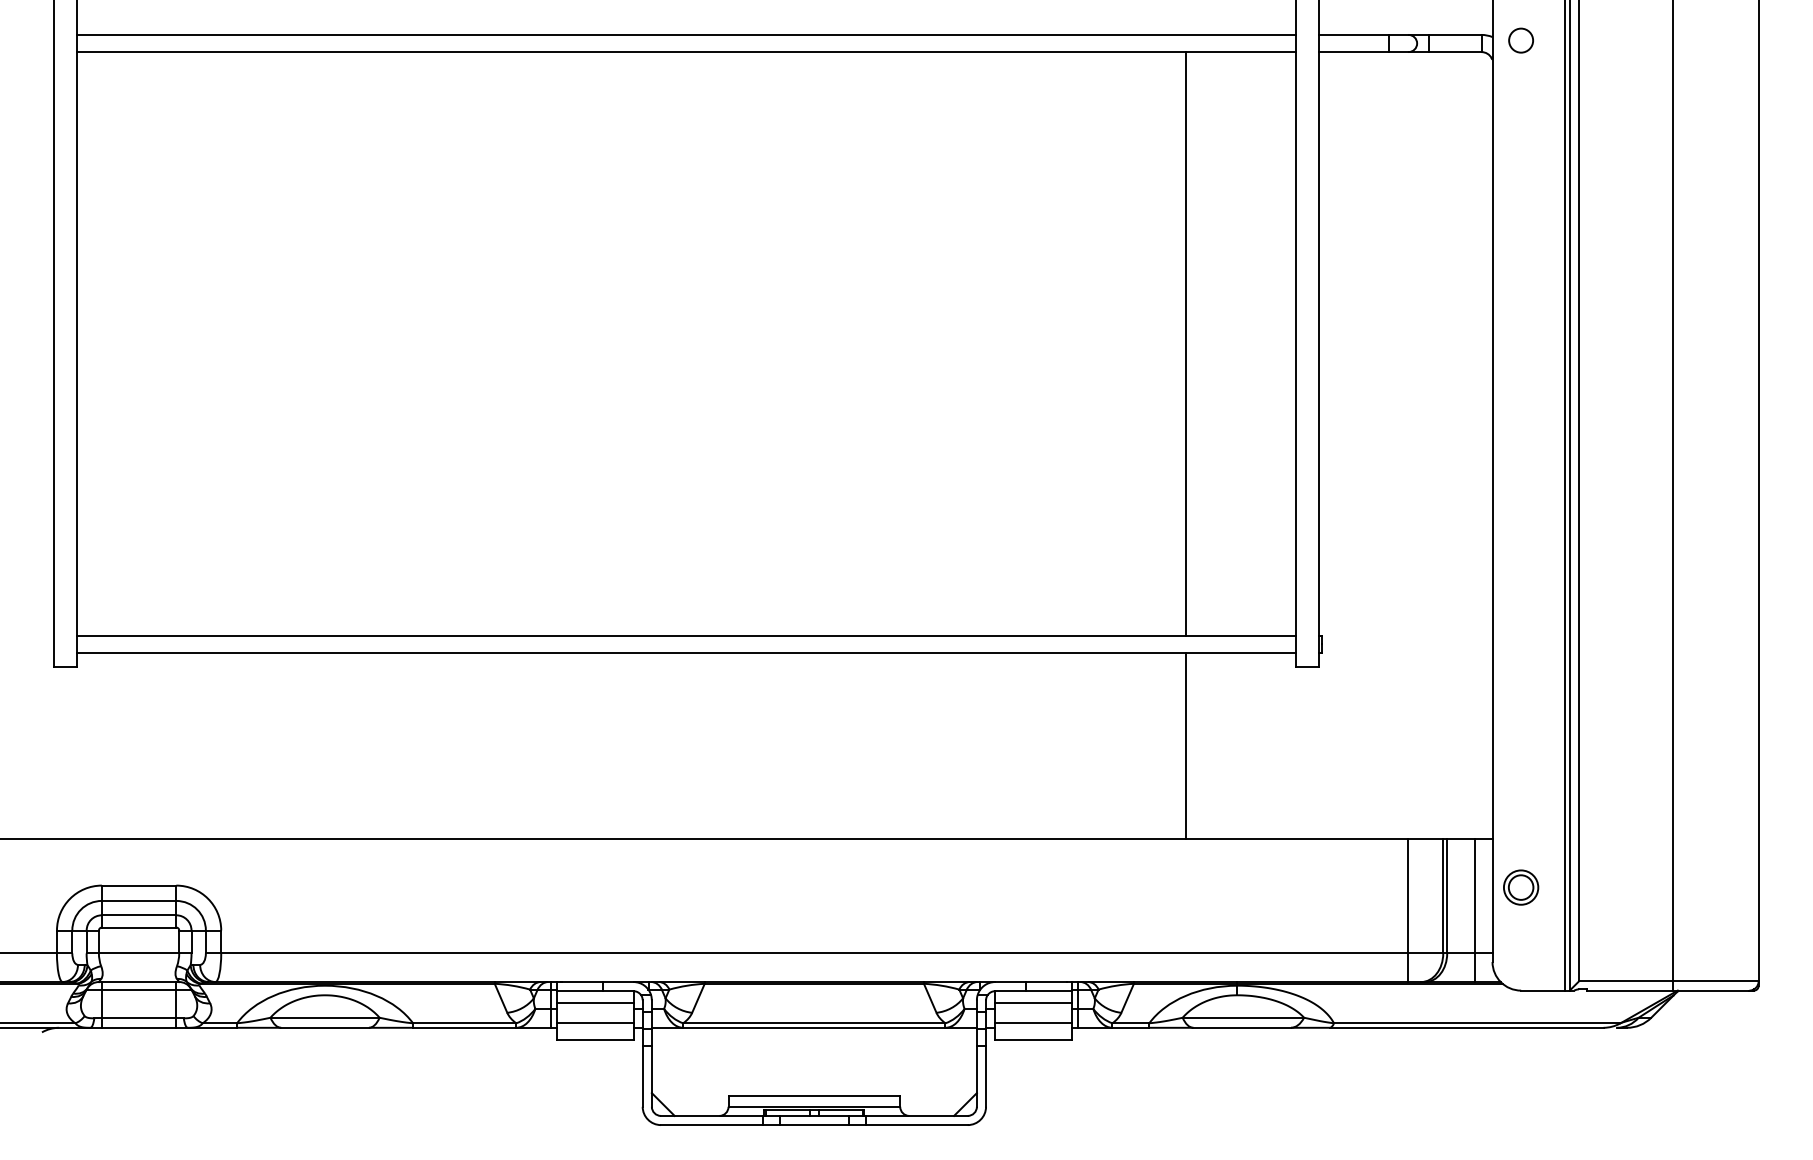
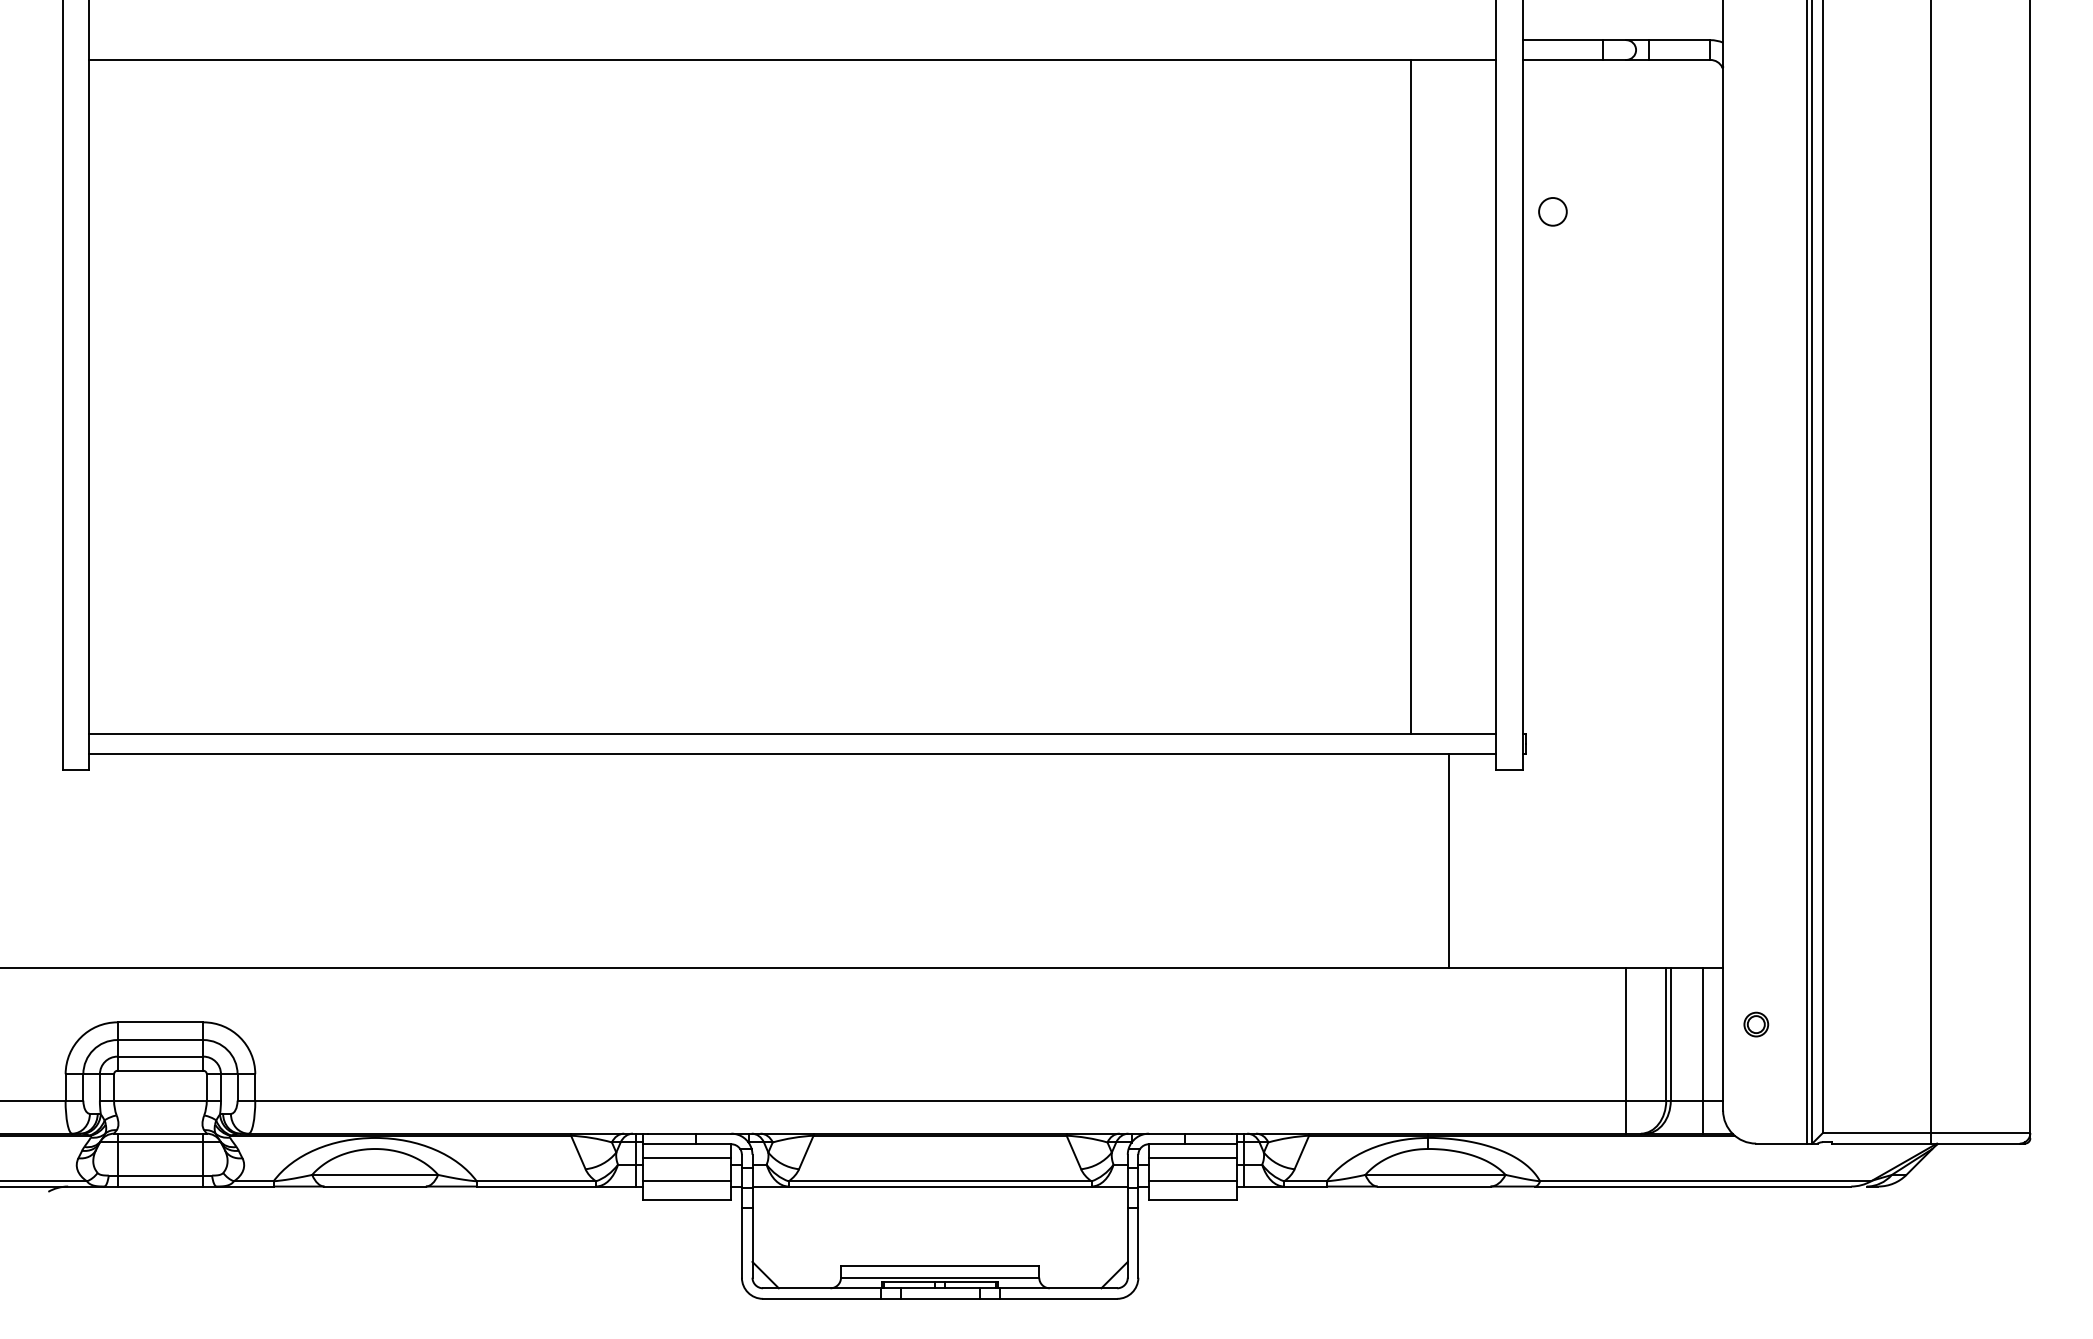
line: (686, 34) -> (792, 39), removed
circle: (1520, 40) -> (1552, 211), moved
line: (1185, 343) -> (1410, 396), moved
line: (1185, 745) -> (1448, 860), moved
part: (1521, 887) -> (1756, 1024), size x0.6

